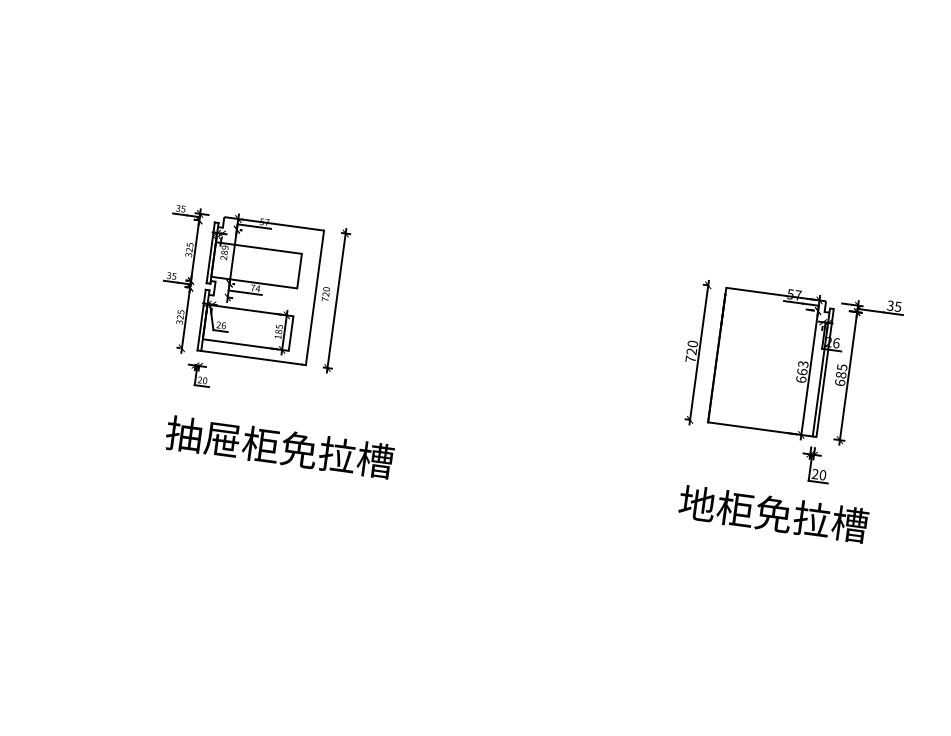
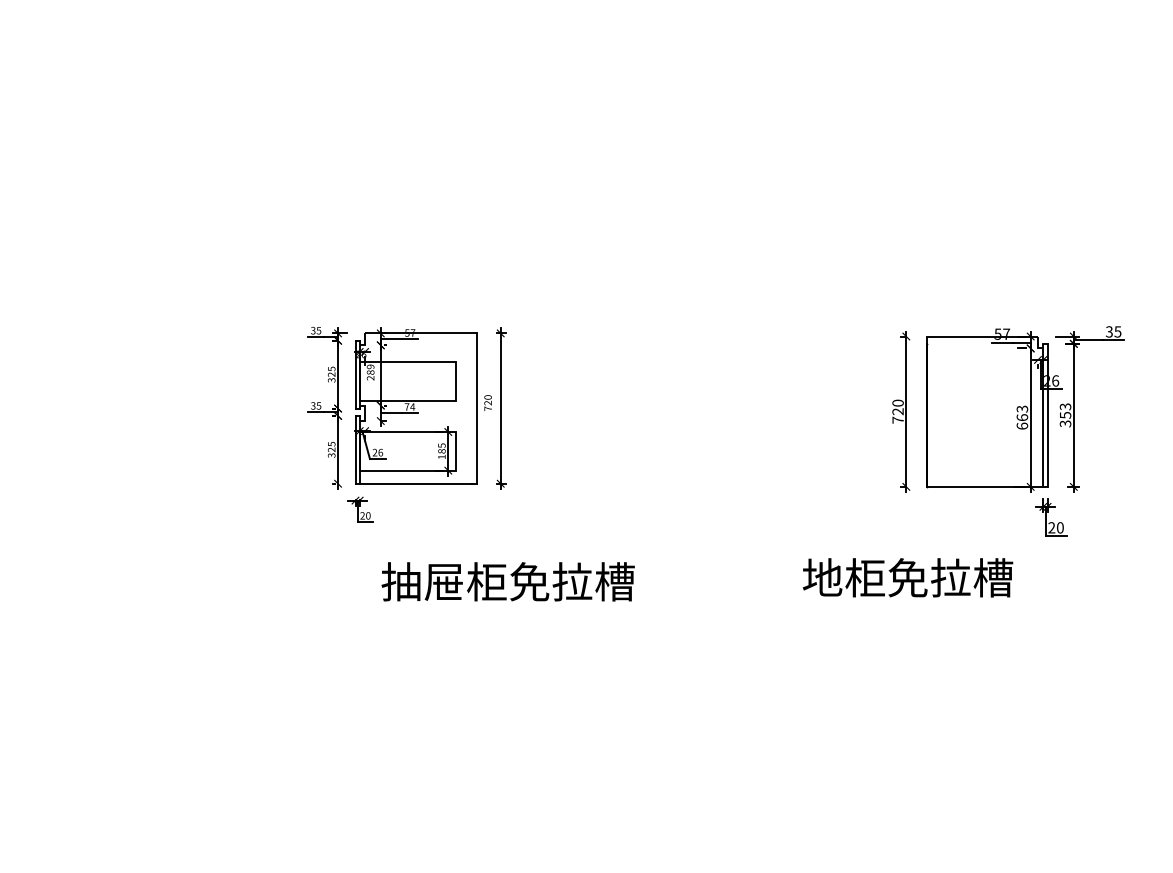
text: (841, 375) -> (1065, 415), 685 -> 353
text: (279, 446) -> (507, 581), moved
text: (773, 513) -> (907, 577), moved

